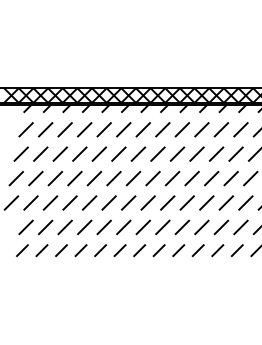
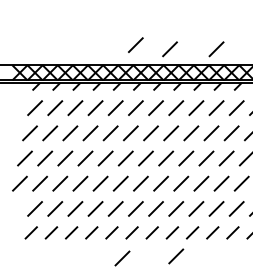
line: (123, 68) -> (135, 44), added
line: (156, 72) -> (169, 49), added
line: (201, 72) -> (216, 49), added
line: (162, 273) -> (175, 256), added
line: (110, 275) -> (122, 258), added

